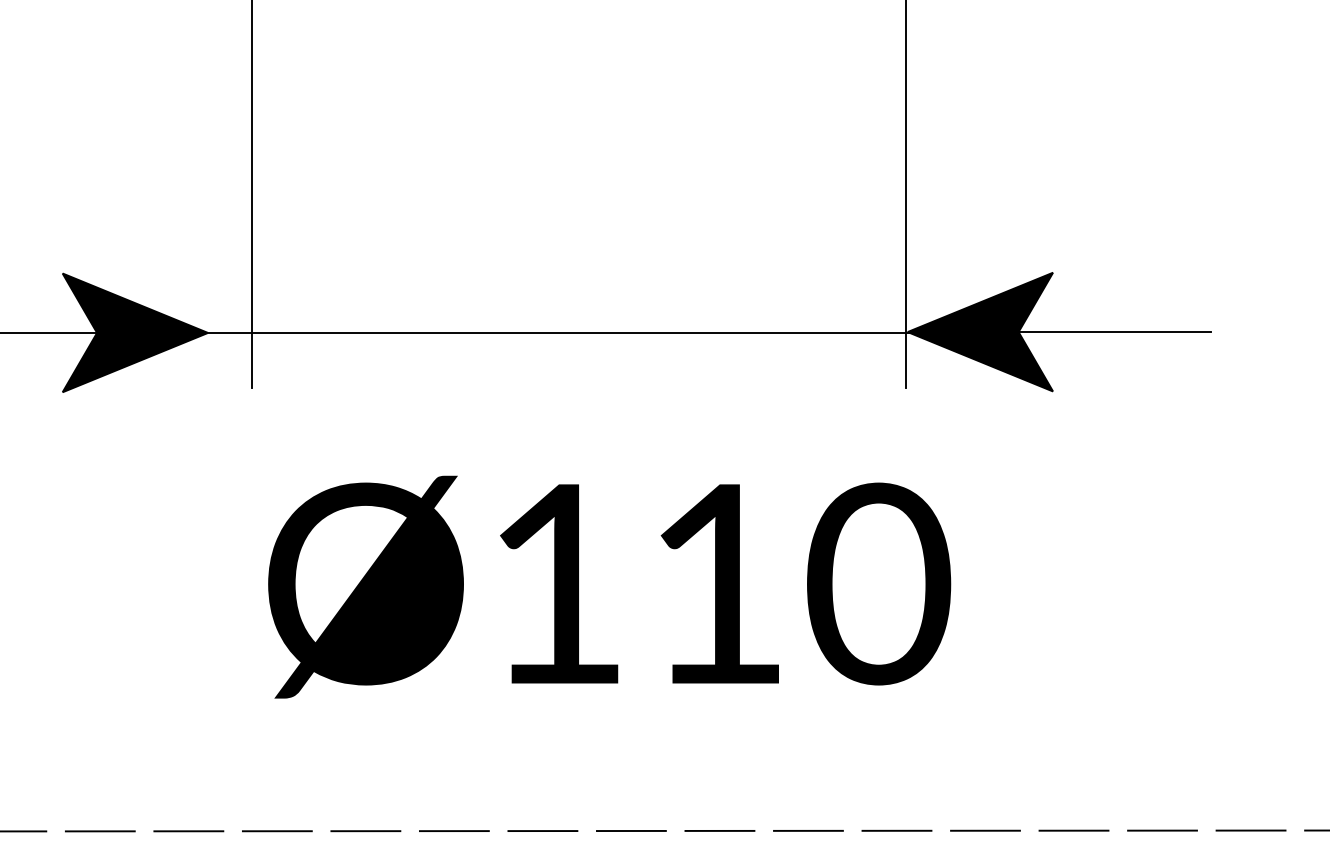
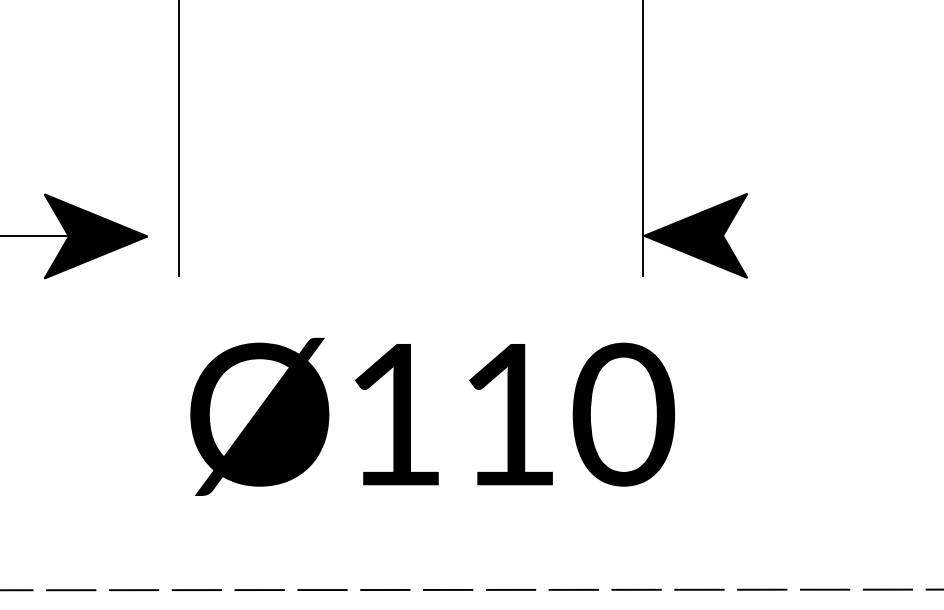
line: (1110, 331) -> (788, 235), removed
line: (574, 332) -> (407, 236), removed

